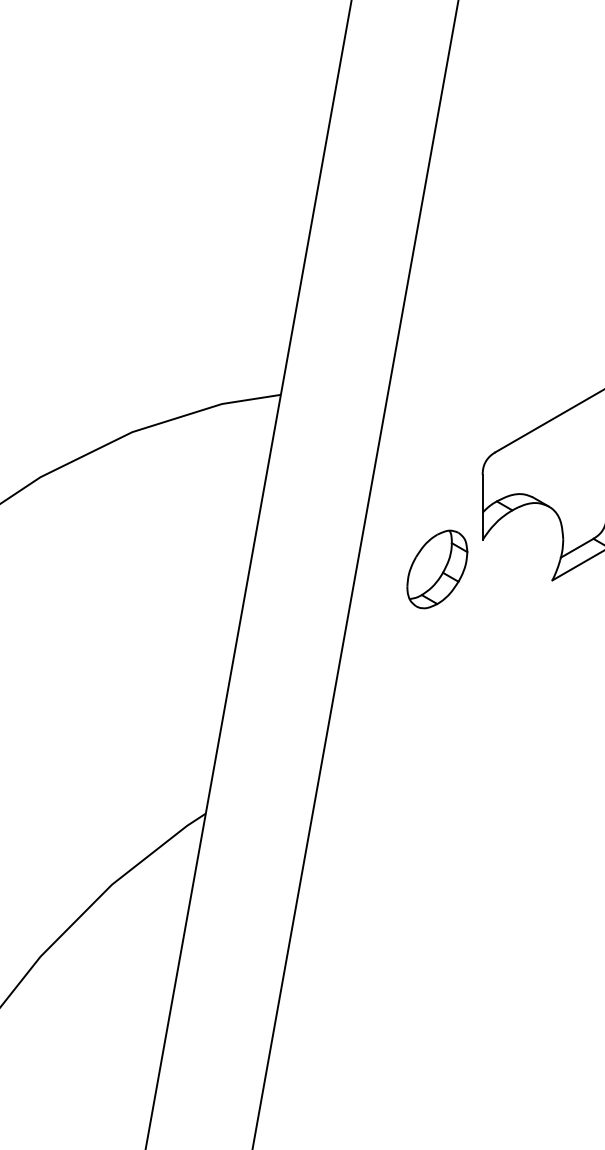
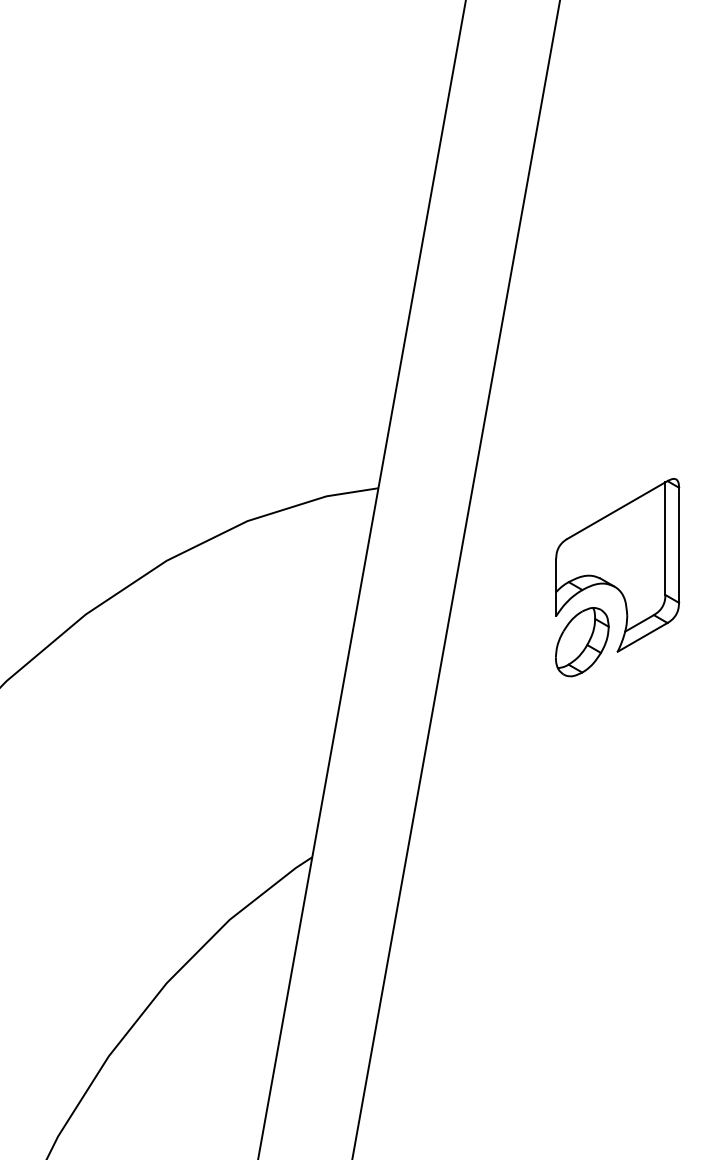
part: (437, 569) -> (582, 642), moved

